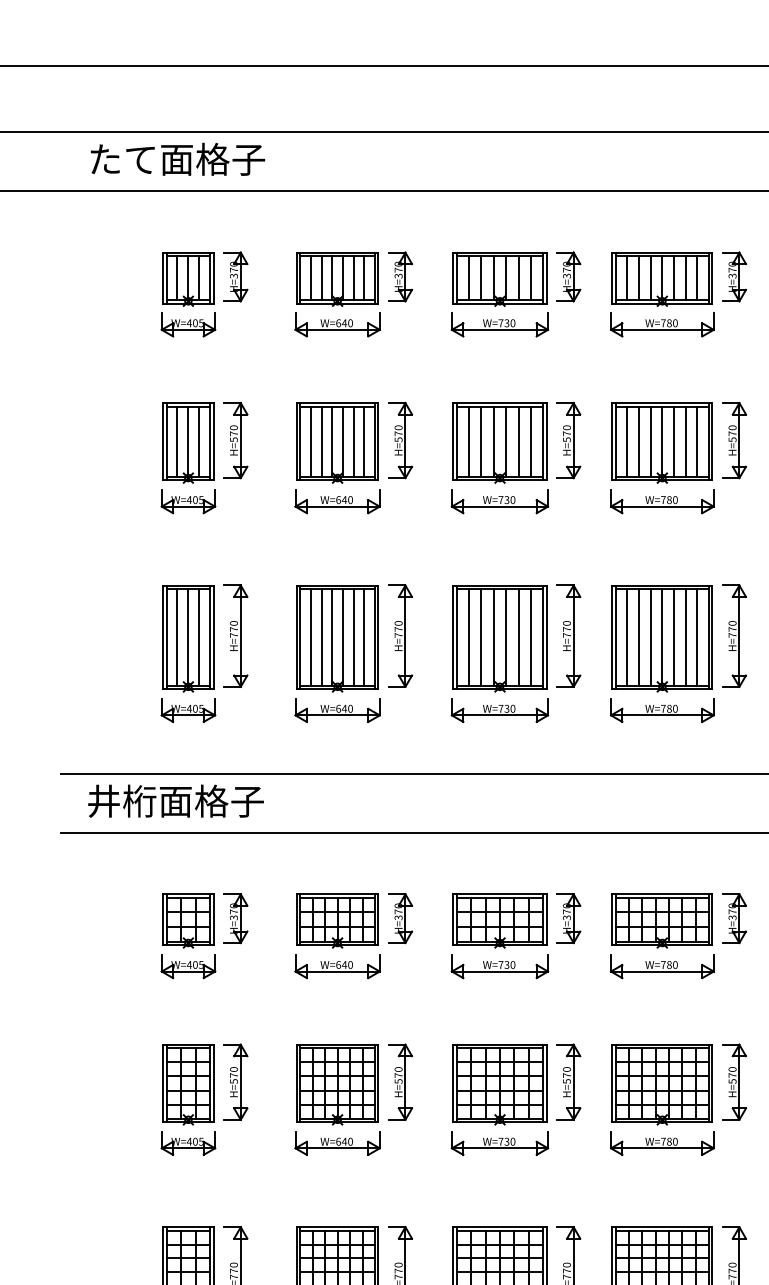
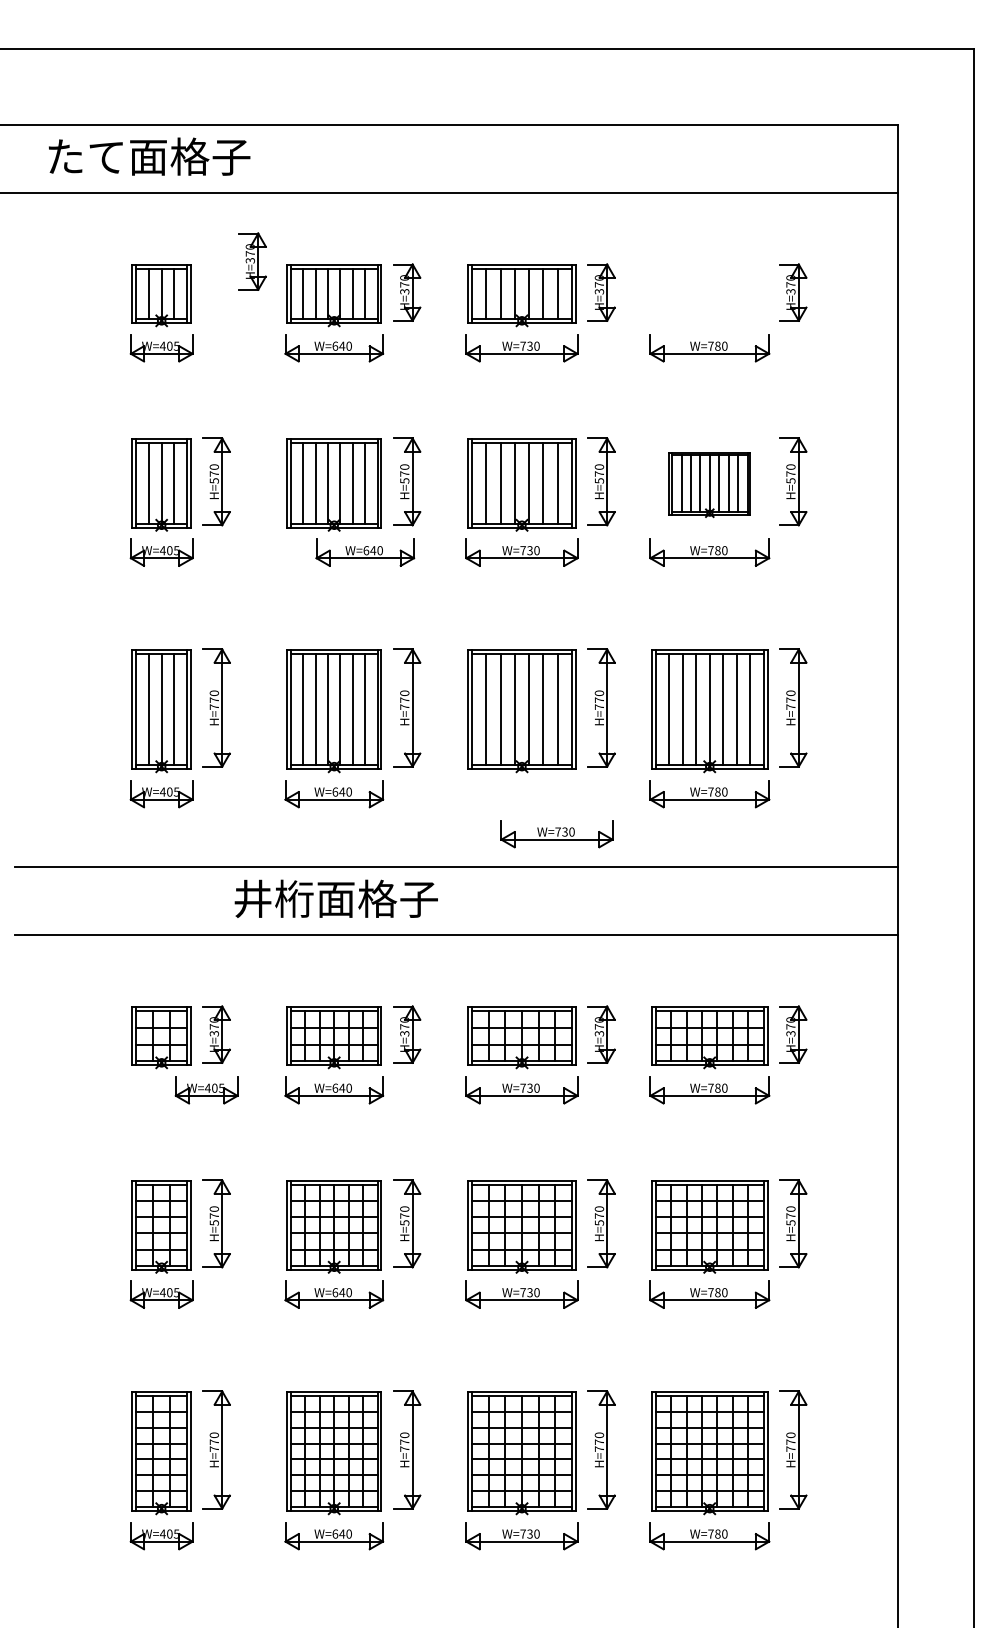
part: (235, 276) -> (252, 261), moved
part: (662, 279) -> (709, 295), removed
part: (662, 442) -> (709, 484), size x0.7
part: (337, 501) -> (365, 552), moved
part: (499, 710) -> (556, 834), moved
text: (175, 800) -> (335, 898), moved
part: (188, 966) -> (206, 1090), moved

